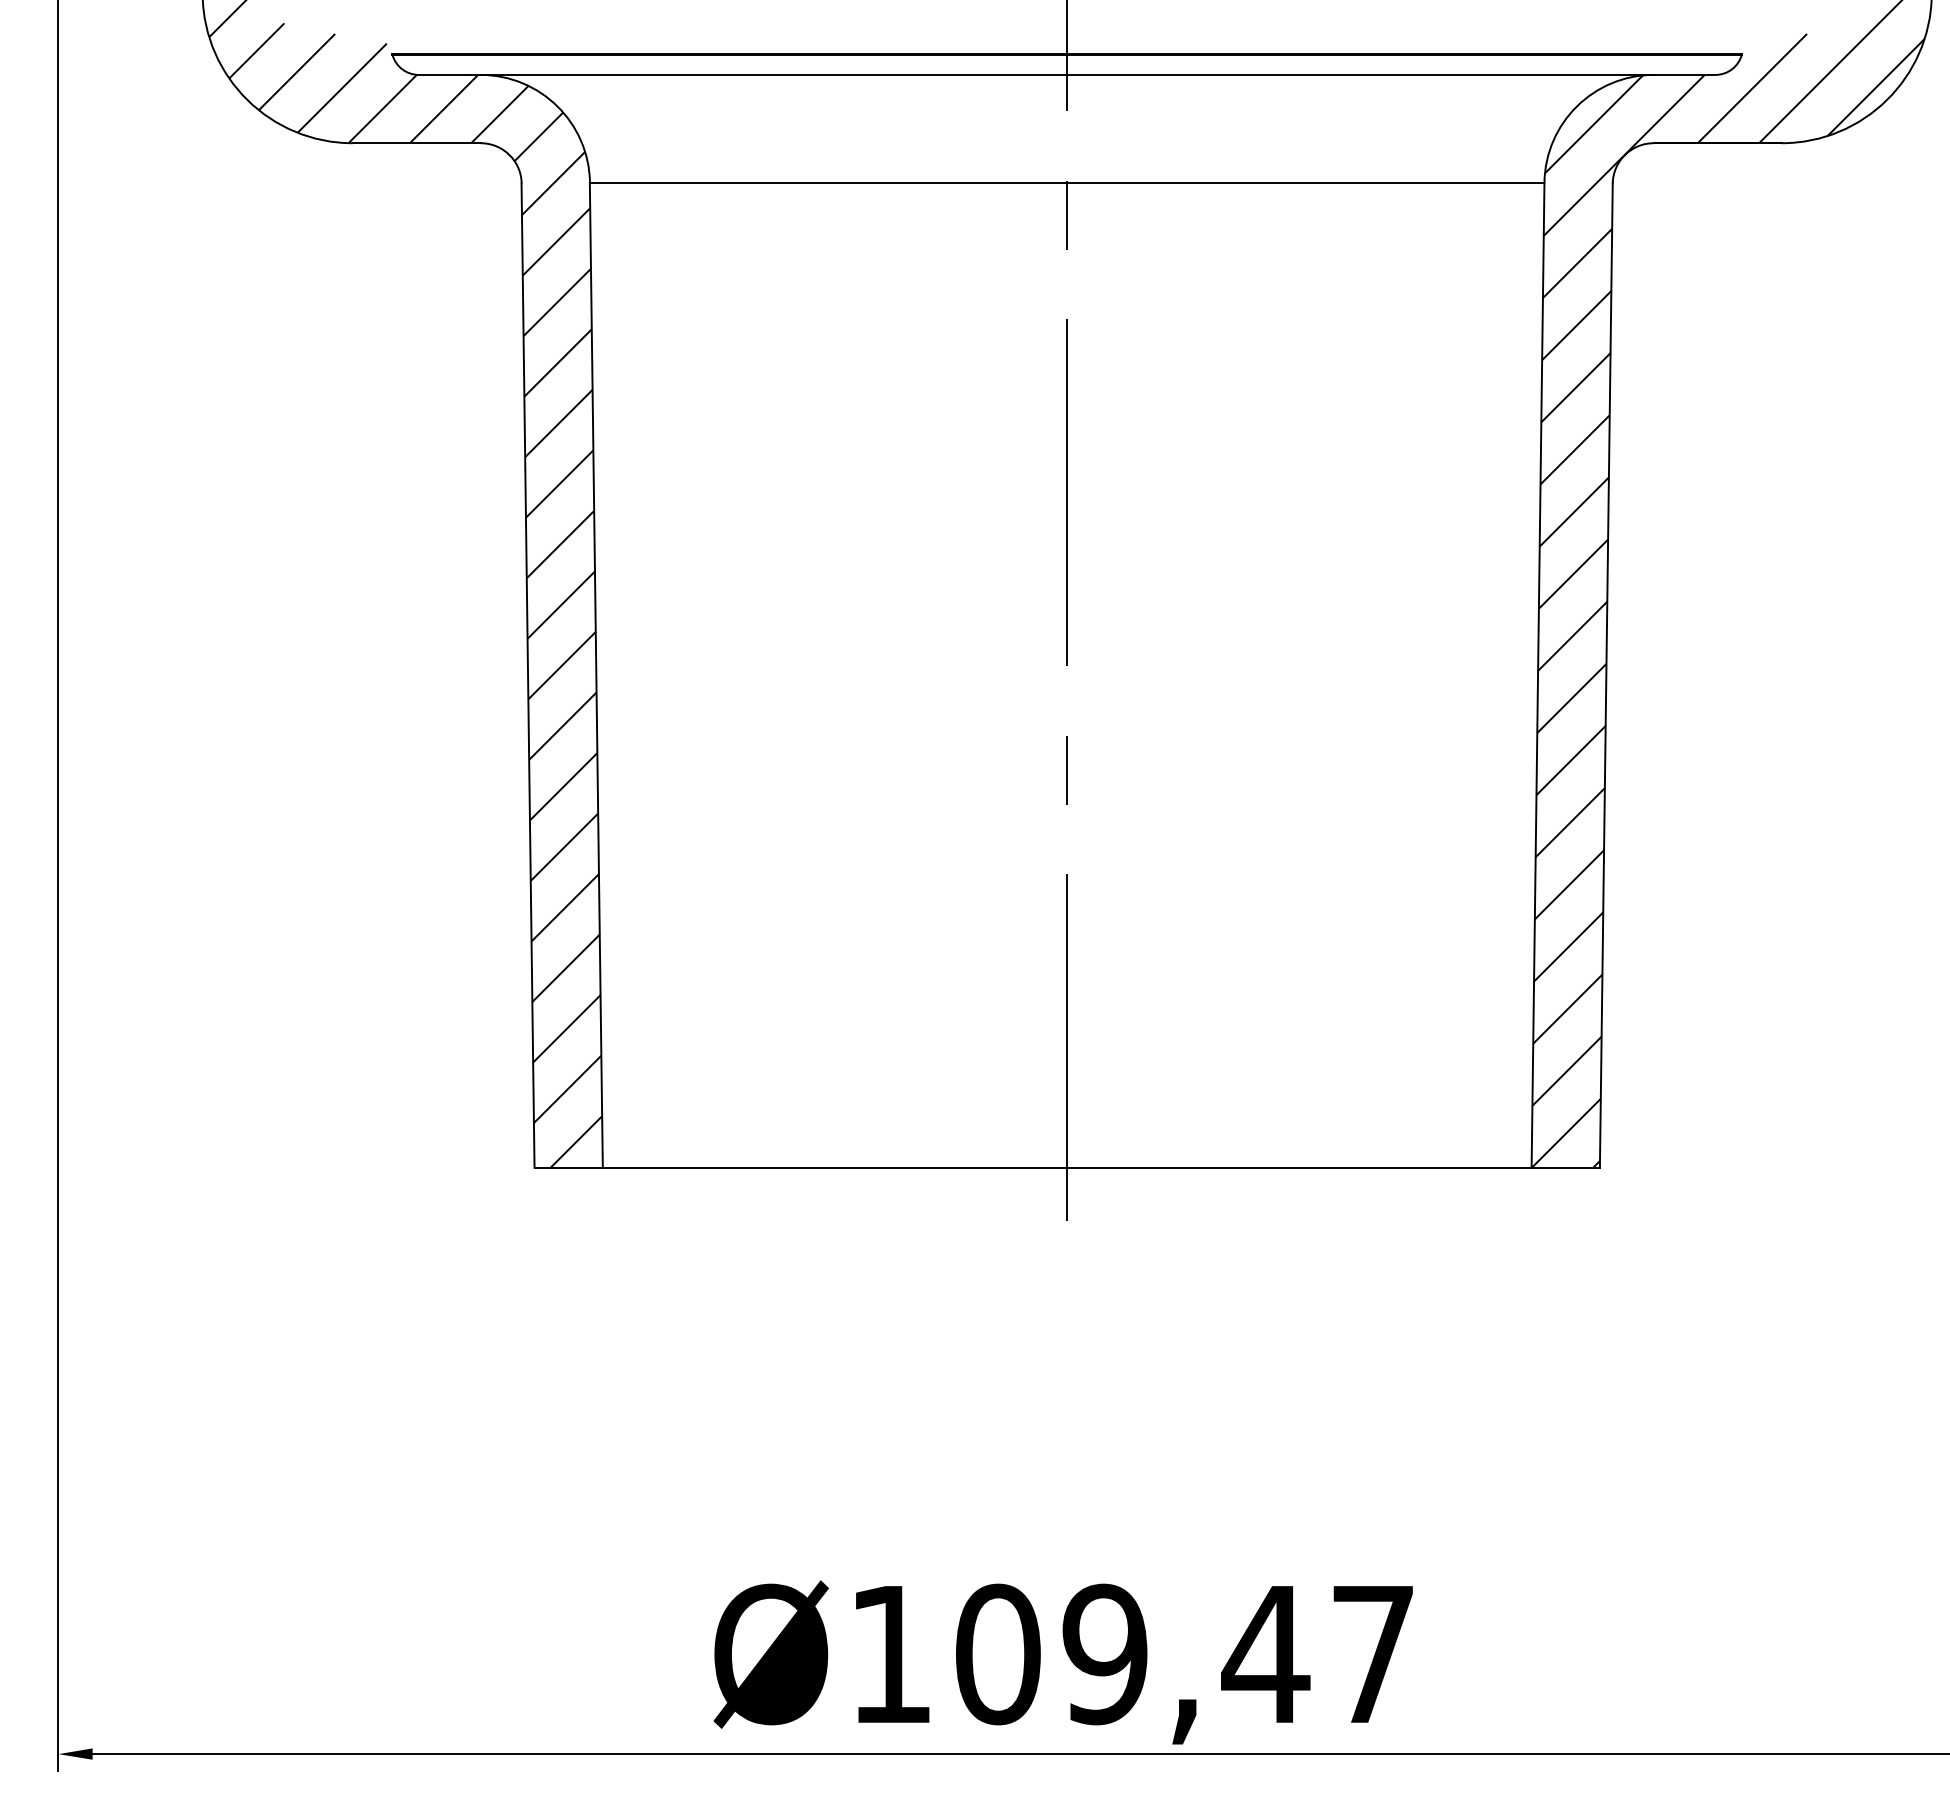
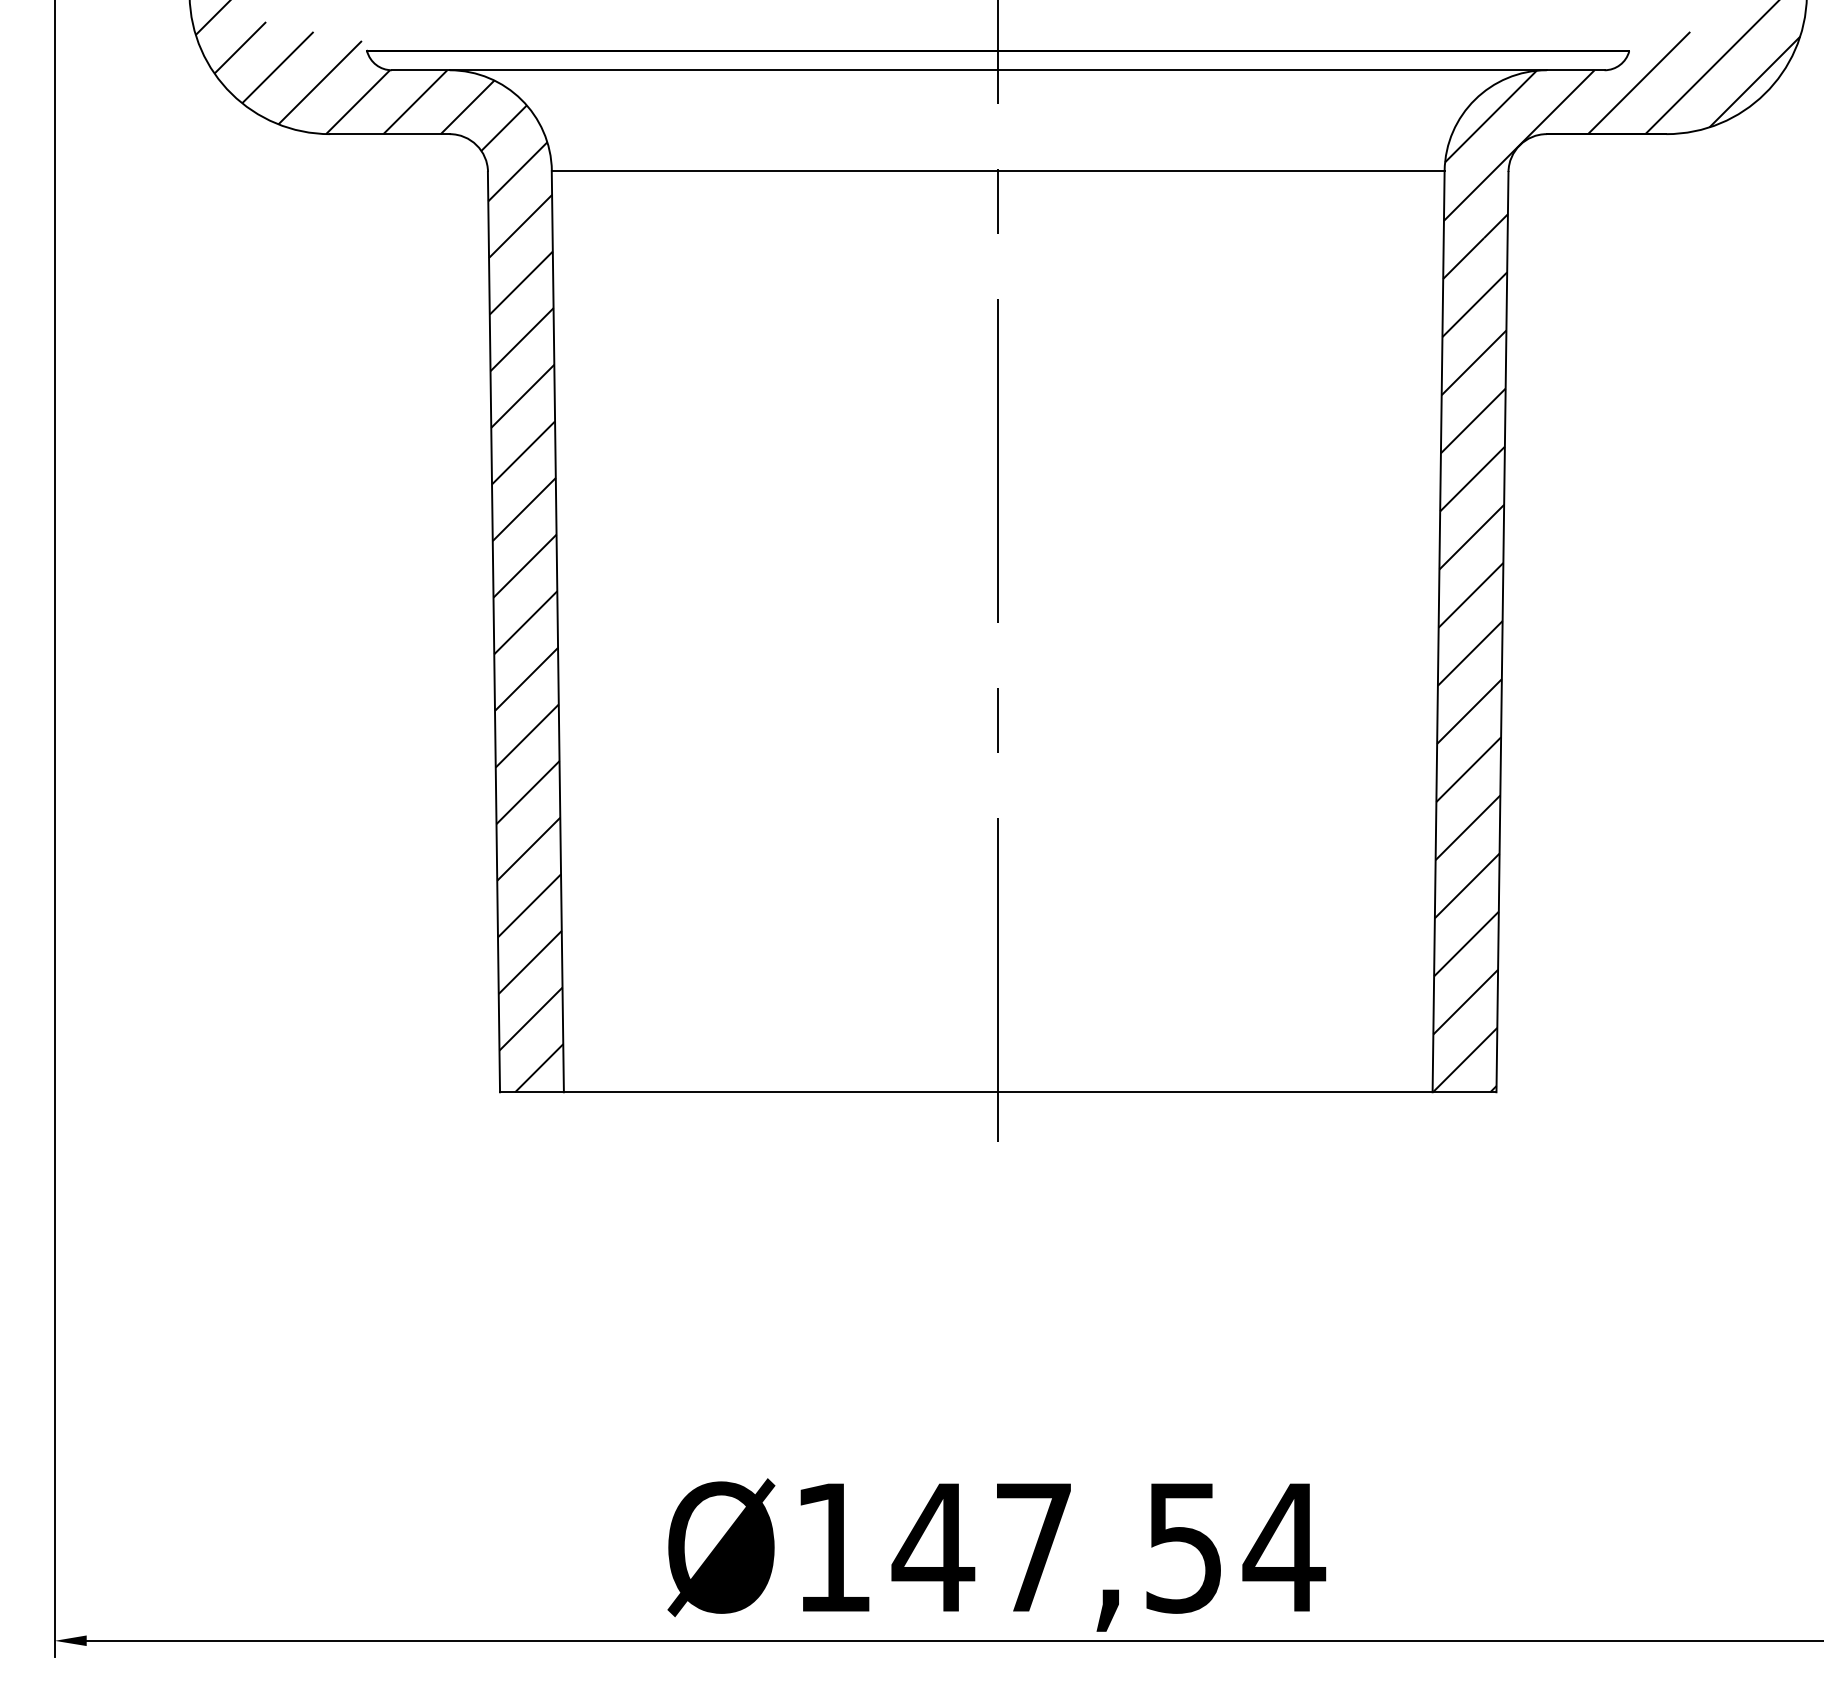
text: (1185, 1654) -> (1108, 1547), Ø109,47 -> Ø147,54

